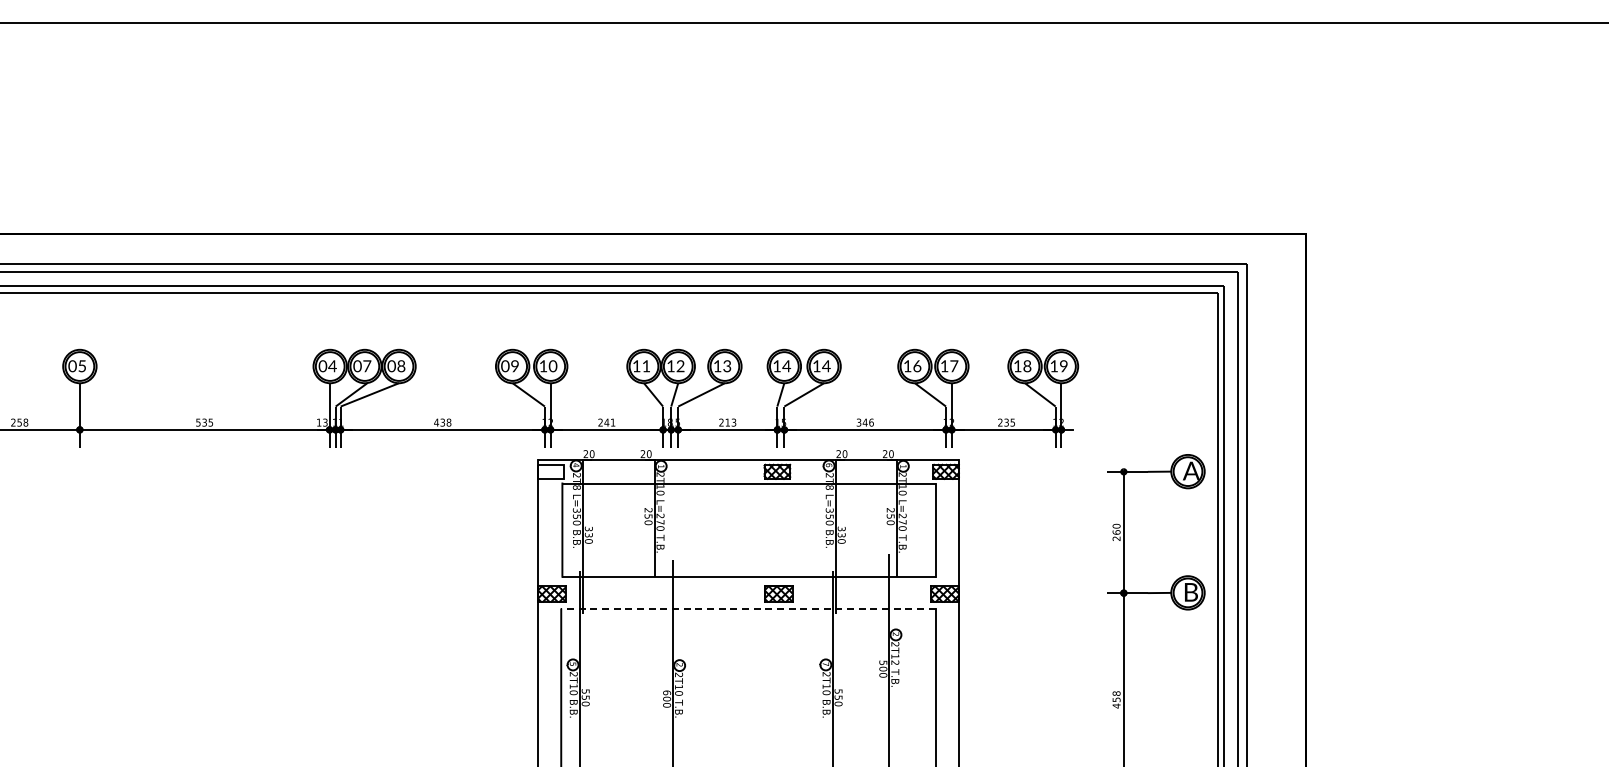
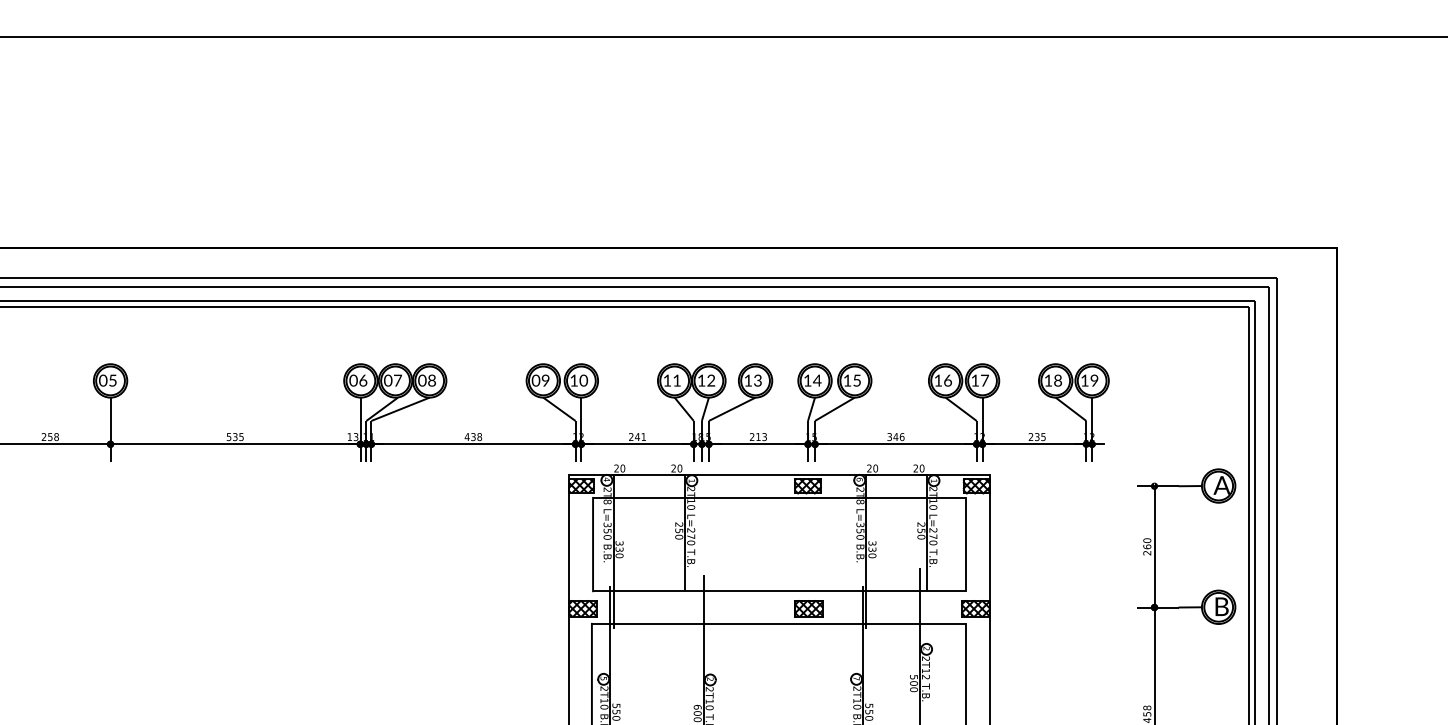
text: (332, 366) -> (363, 380), 04 -> 06
text: (826, 366) -> (857, 380), 14 -> 15
hatch: (550, 471) -> (581, 485), added
line: (747, 609) -> (778, 623), dashed -> solid

